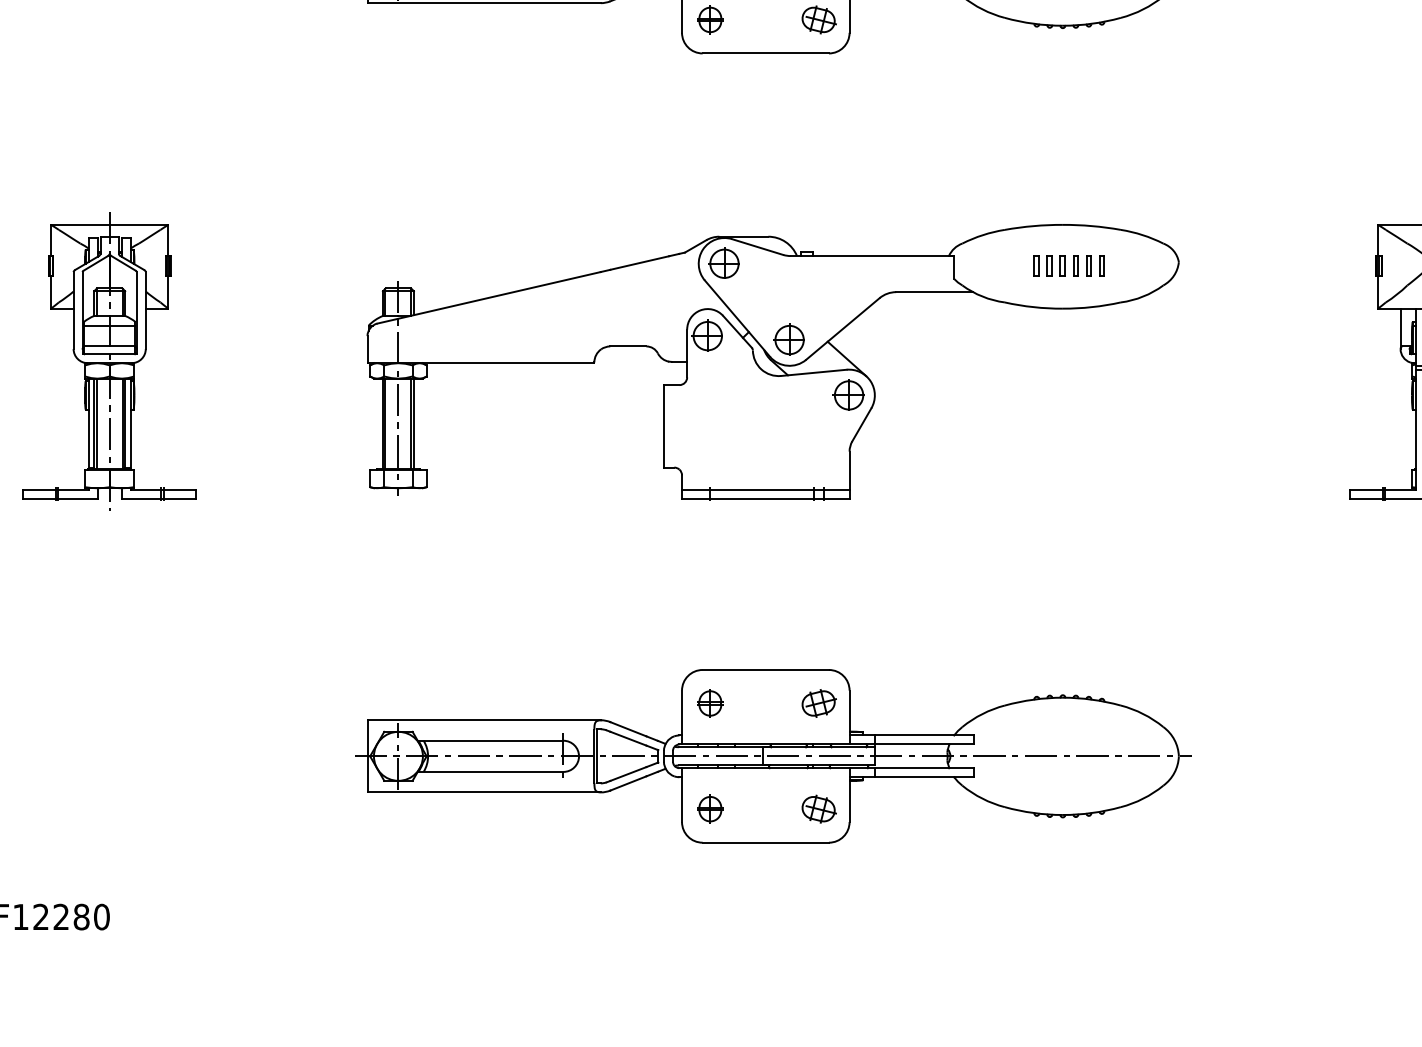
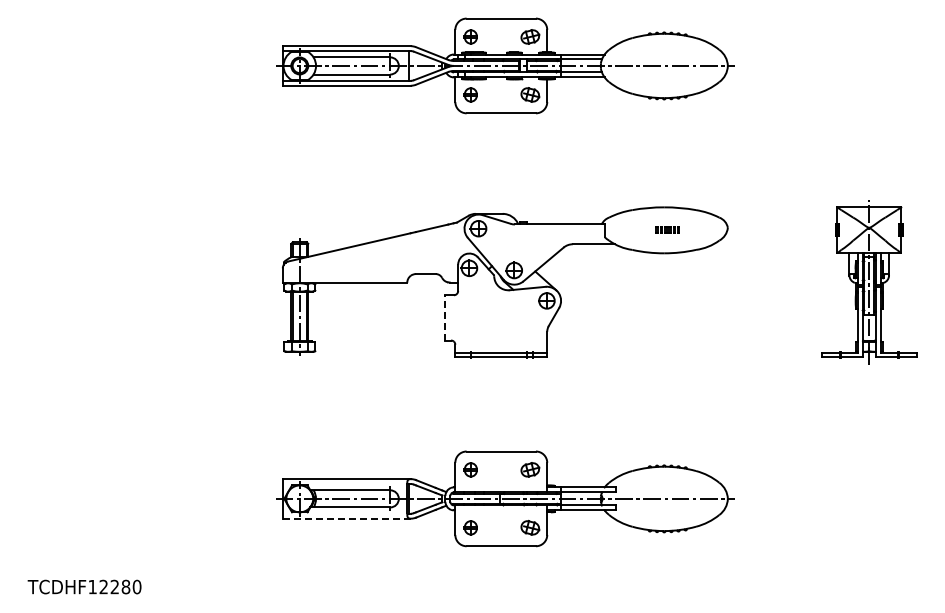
part: (1068, 265) -> (667, 229), size x0.6
part: (109, 361) -> (141, 282), removed
line: (664, 425) -> (445, 317), solid -> dashed
line: (483, 792) -> (346, 518), solid -> dashed

